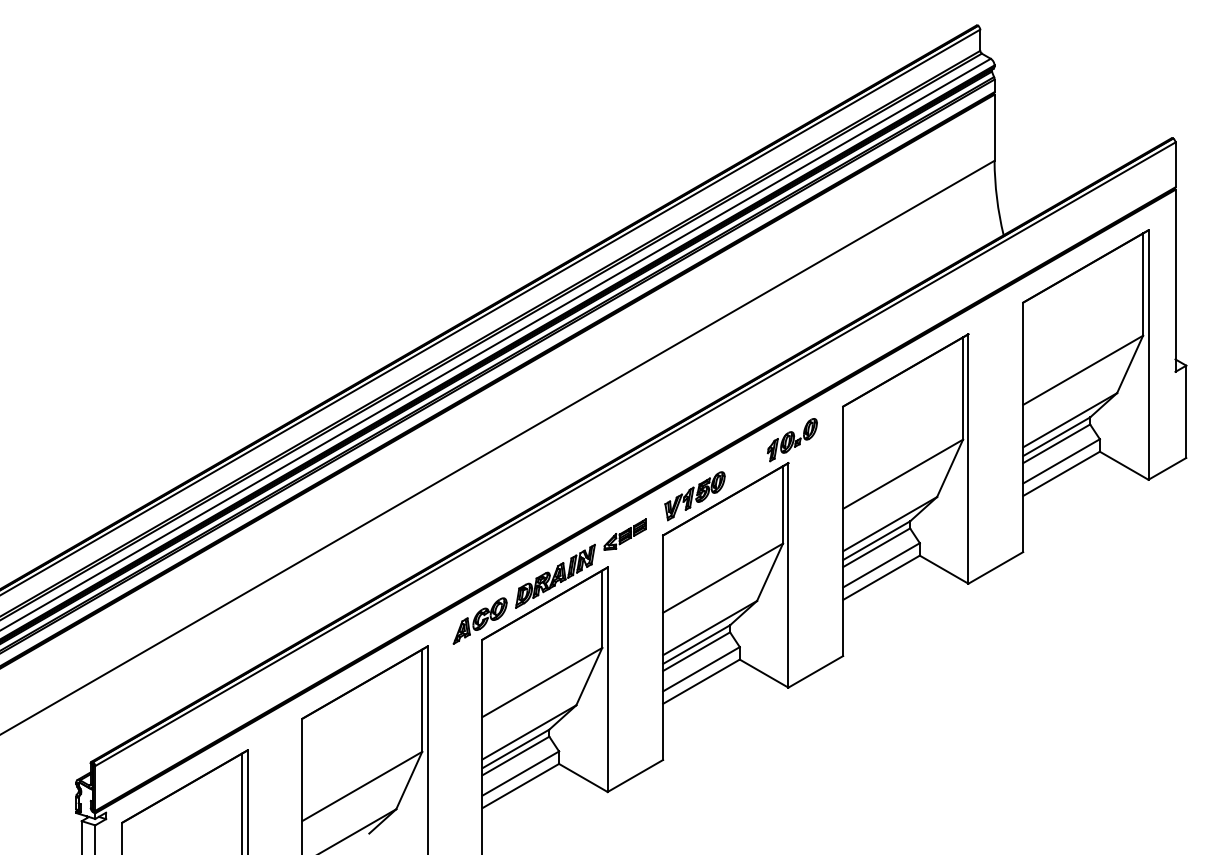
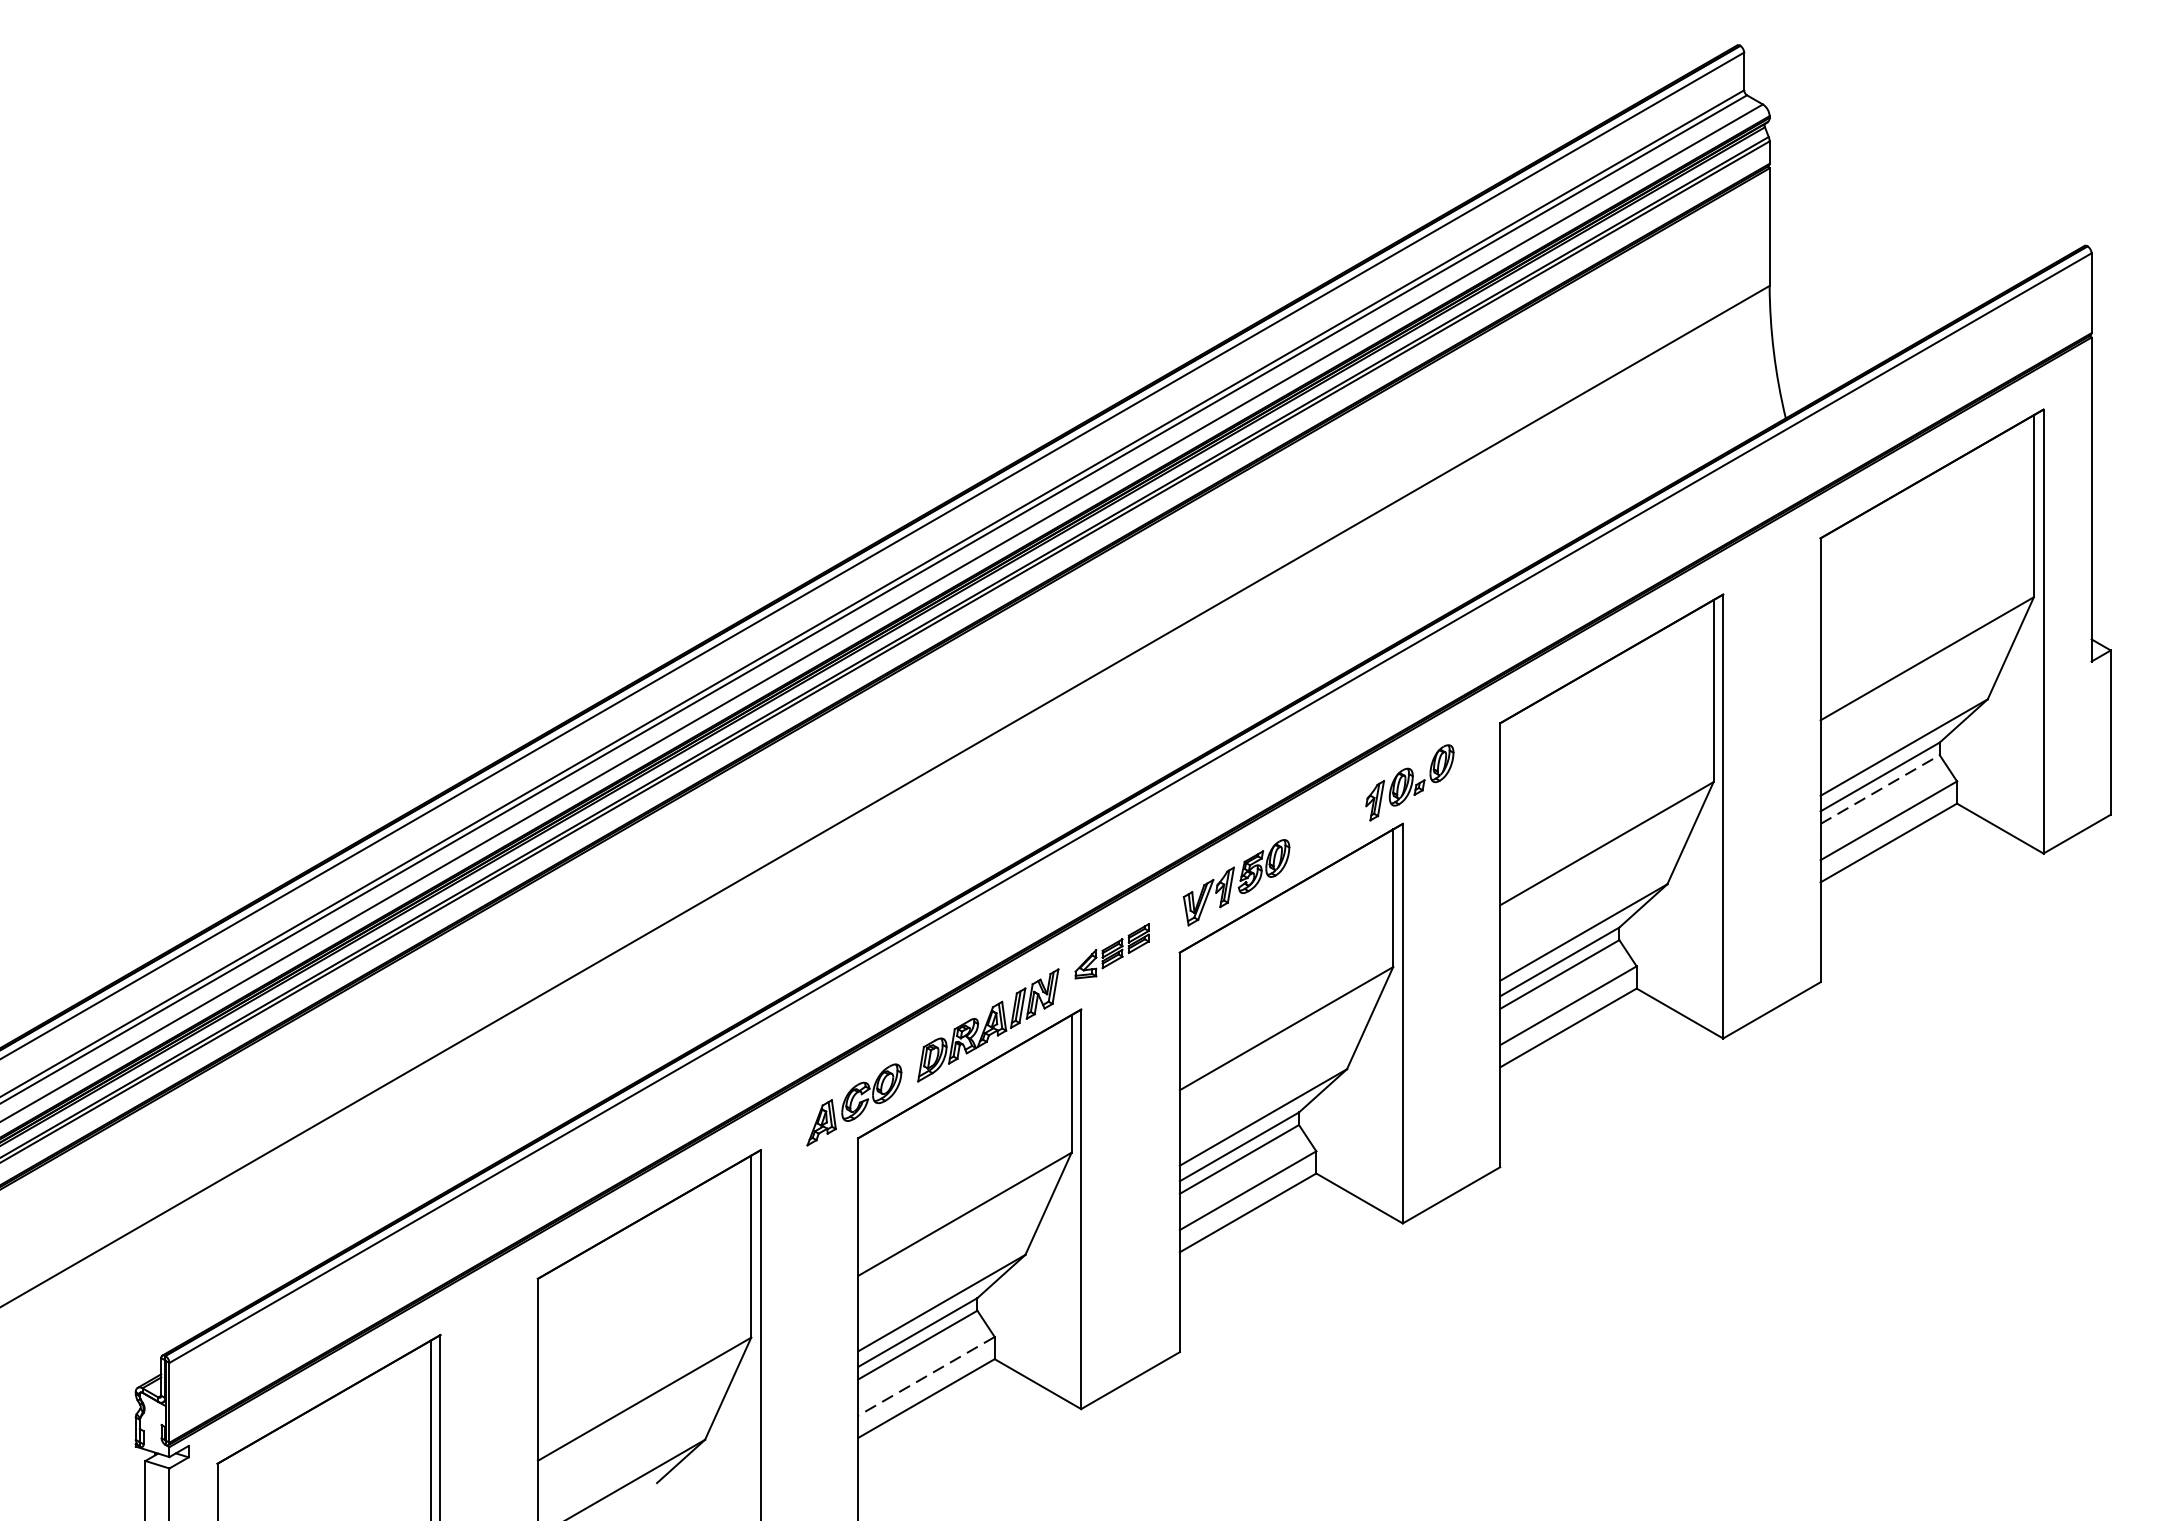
line: (1056, 443) -> (1879, 788), solid -> dashed
line: (520, 773) -> (926, 1376), solid -> dashed

